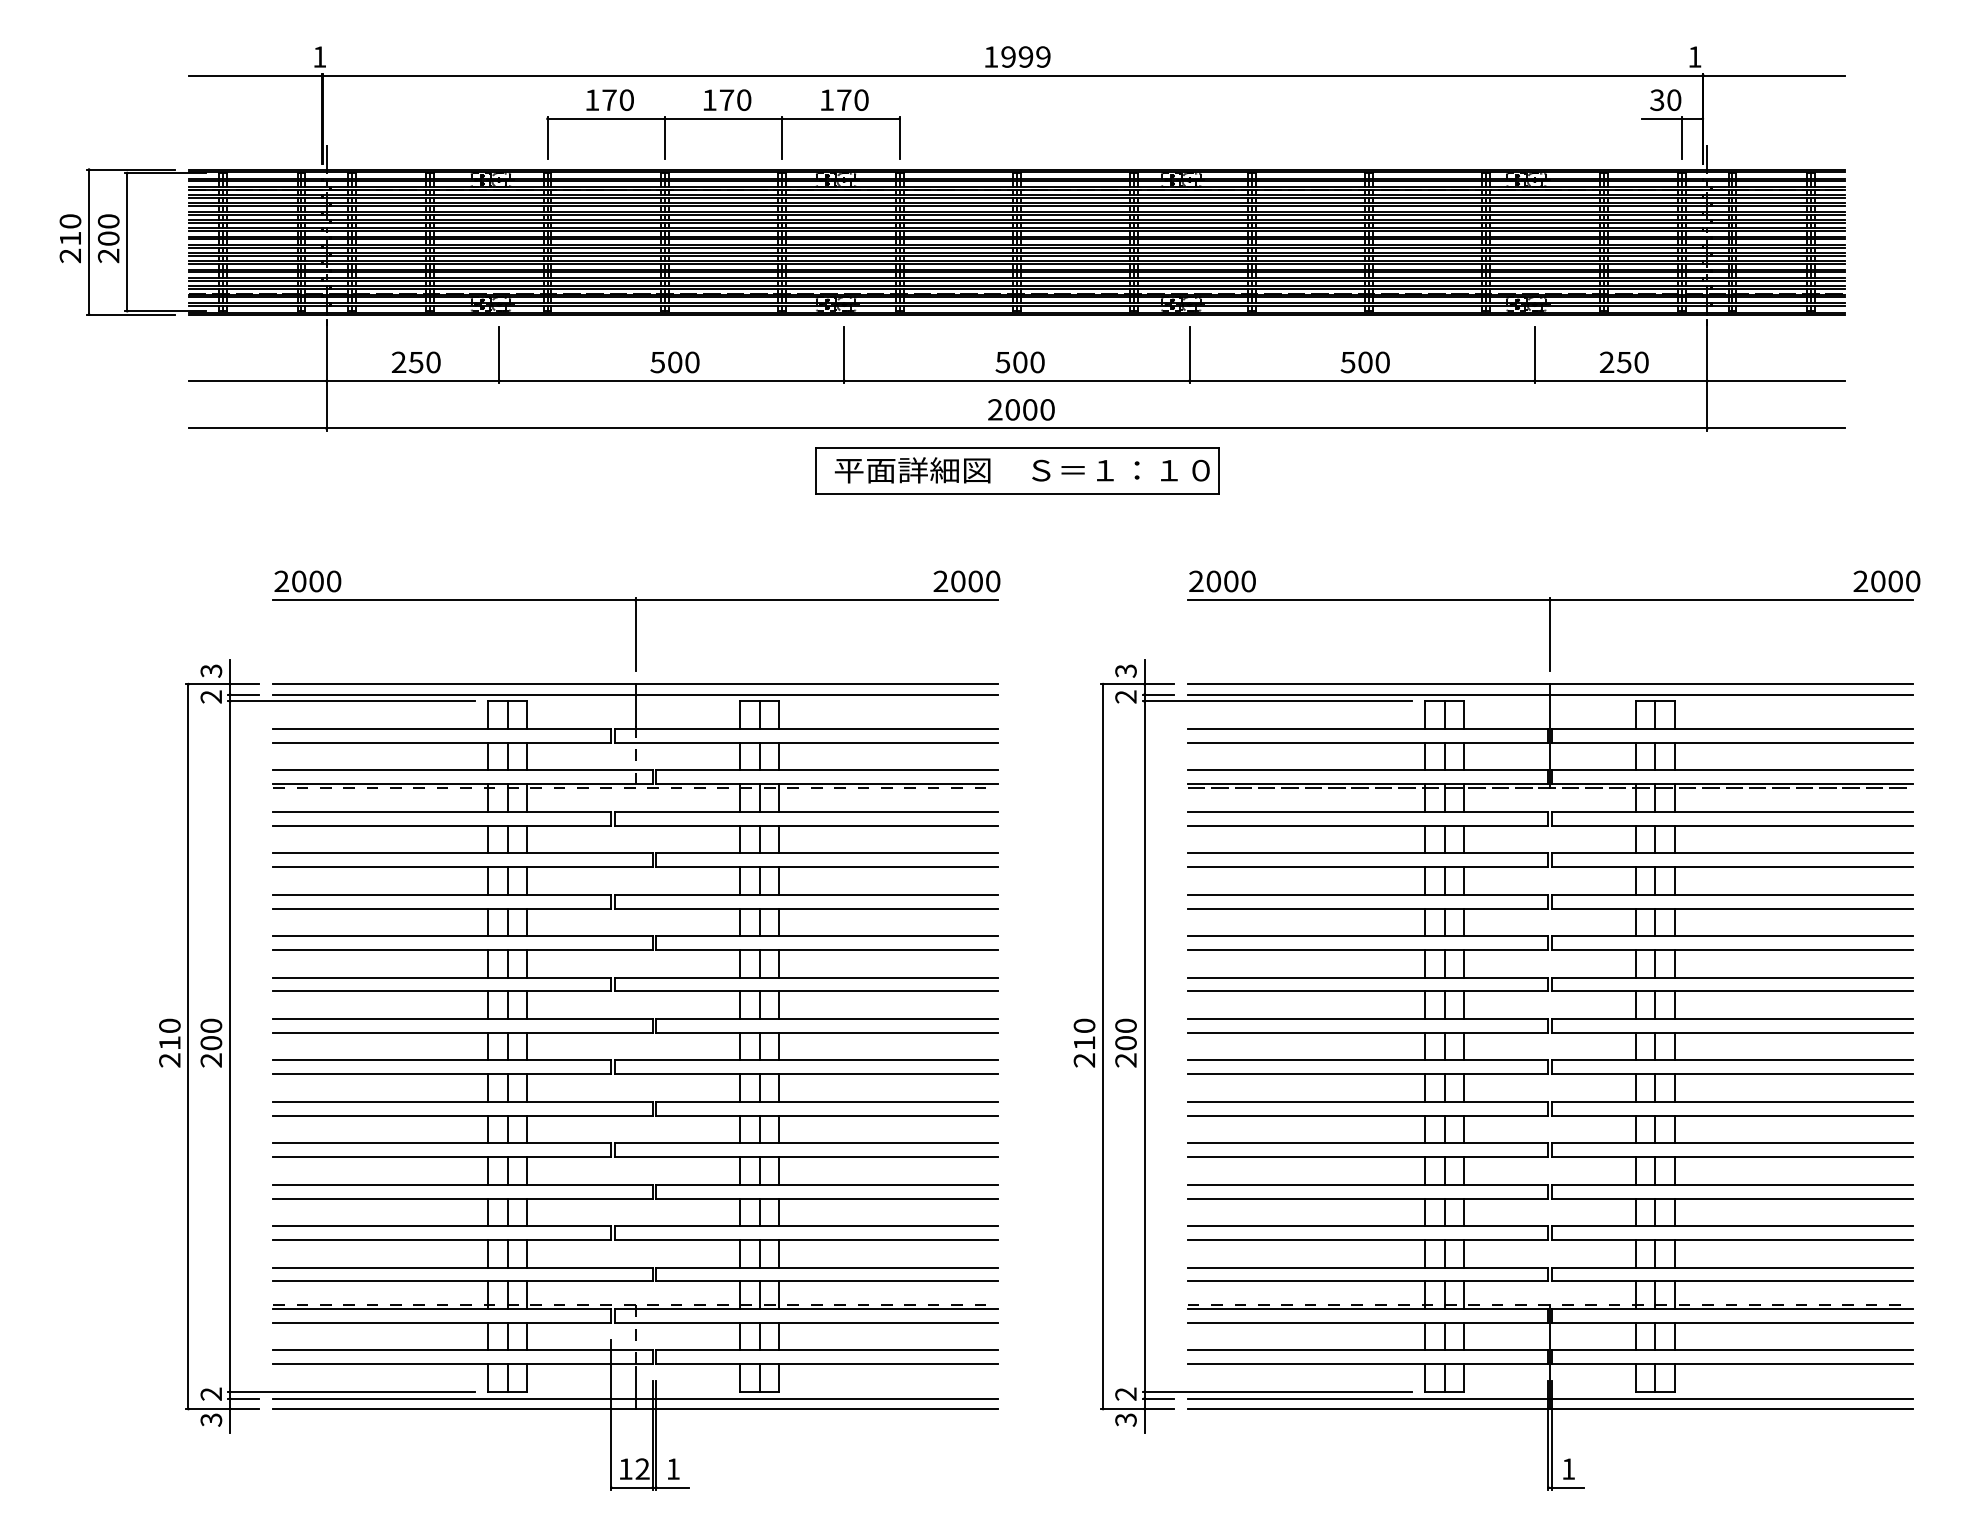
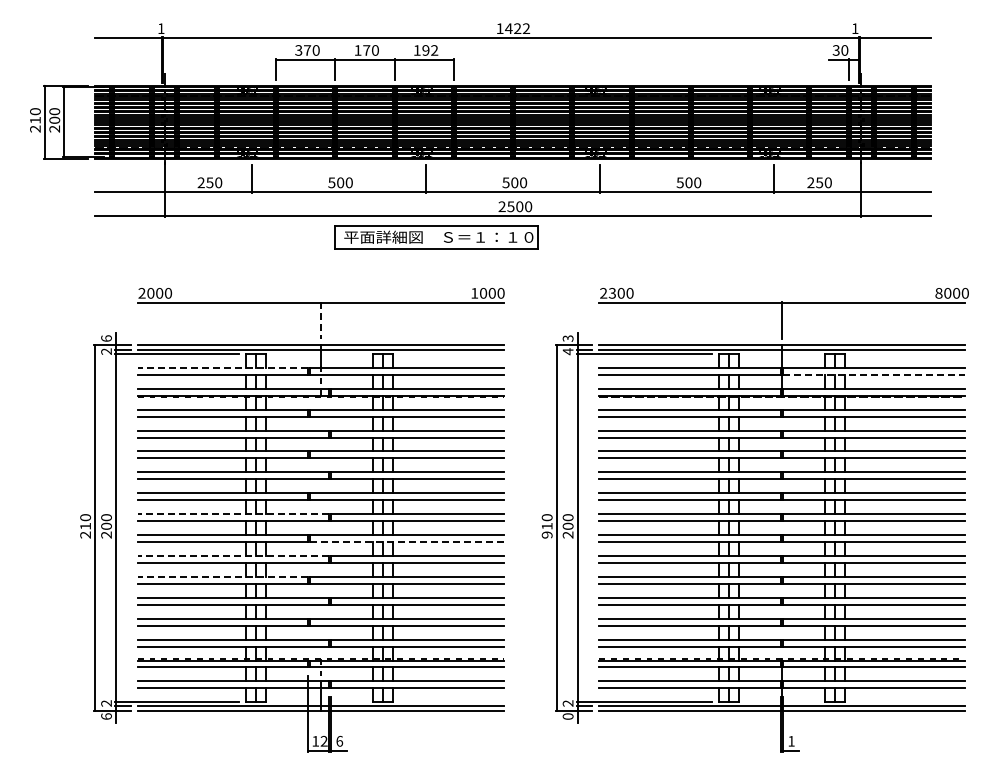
text: (1025, 56) -> (517, 28), 1999 -> 1422
text: (591, 100) -> (298, 50), 170 -> 370
text: (853, 100) -> (430, 50), 170 -> 192
text: (1011, 409) -> (510, 206), 2000 -> 2500
part: (1017, 470) -> (436, 237), moved
text: (940, 579) -> (474, 292), 2000 -> 1000
text: (1213, 581) -> (612, 293), 2000 -> 2300
text: (1859, 581) -> (938, 293), 2000 -> 8000
line: (635, 635) -> (320, 320), solid -> dashed
text: (211, 670) -> (106, 338), 3 -> 6
text: (1124, 696) -> (567, 351), 2 -> 4
line: (441, 728) -> (222, 367), solid -> dashed
line: (1733, 742) -> (874, 374), solid -> dashed
line: (462, 1019) -> (233, 514), solid -> dashed
text: (1085, 1059) -> (547, 534), 210 -> 910
line: (805, 1075) -> (406, 542), solid -> dashed
line: (462, 1100) -> (233, 555), solid -> dashed
line: (441, 1142) -> (222, 576), solid -> dashed
text: (211, 1419) -> (106, 716), 3 -> 6
text: (1124, 1419) -> (567, 716), 3 -> 0
text: (672, 1467) -> (339, 740), 1 -> 6

